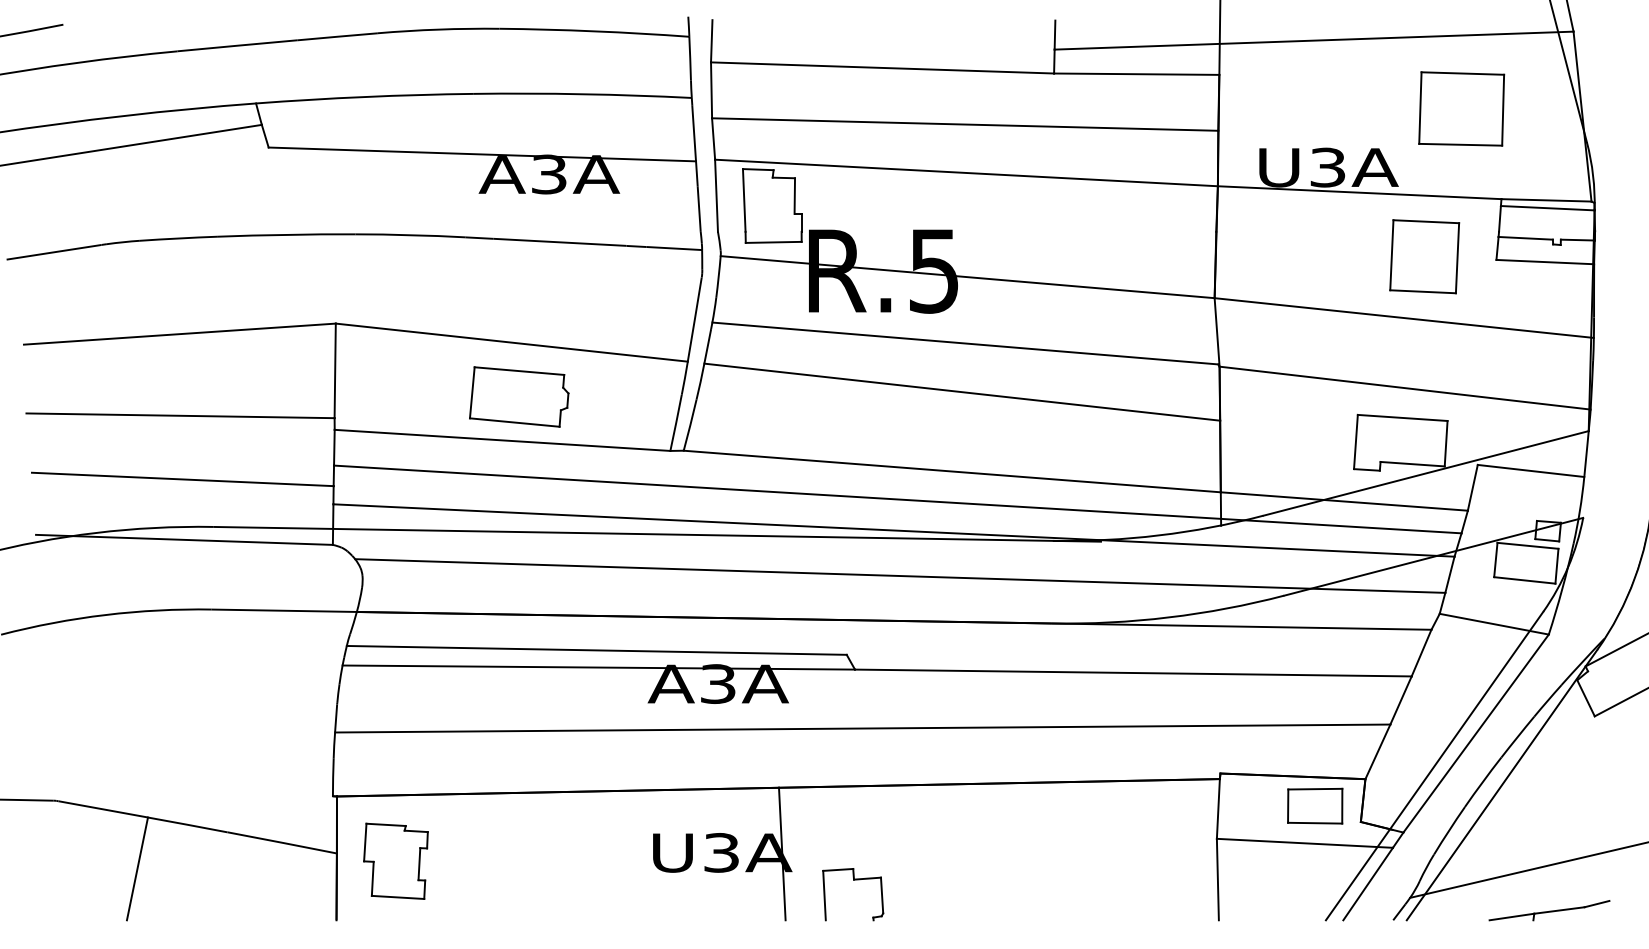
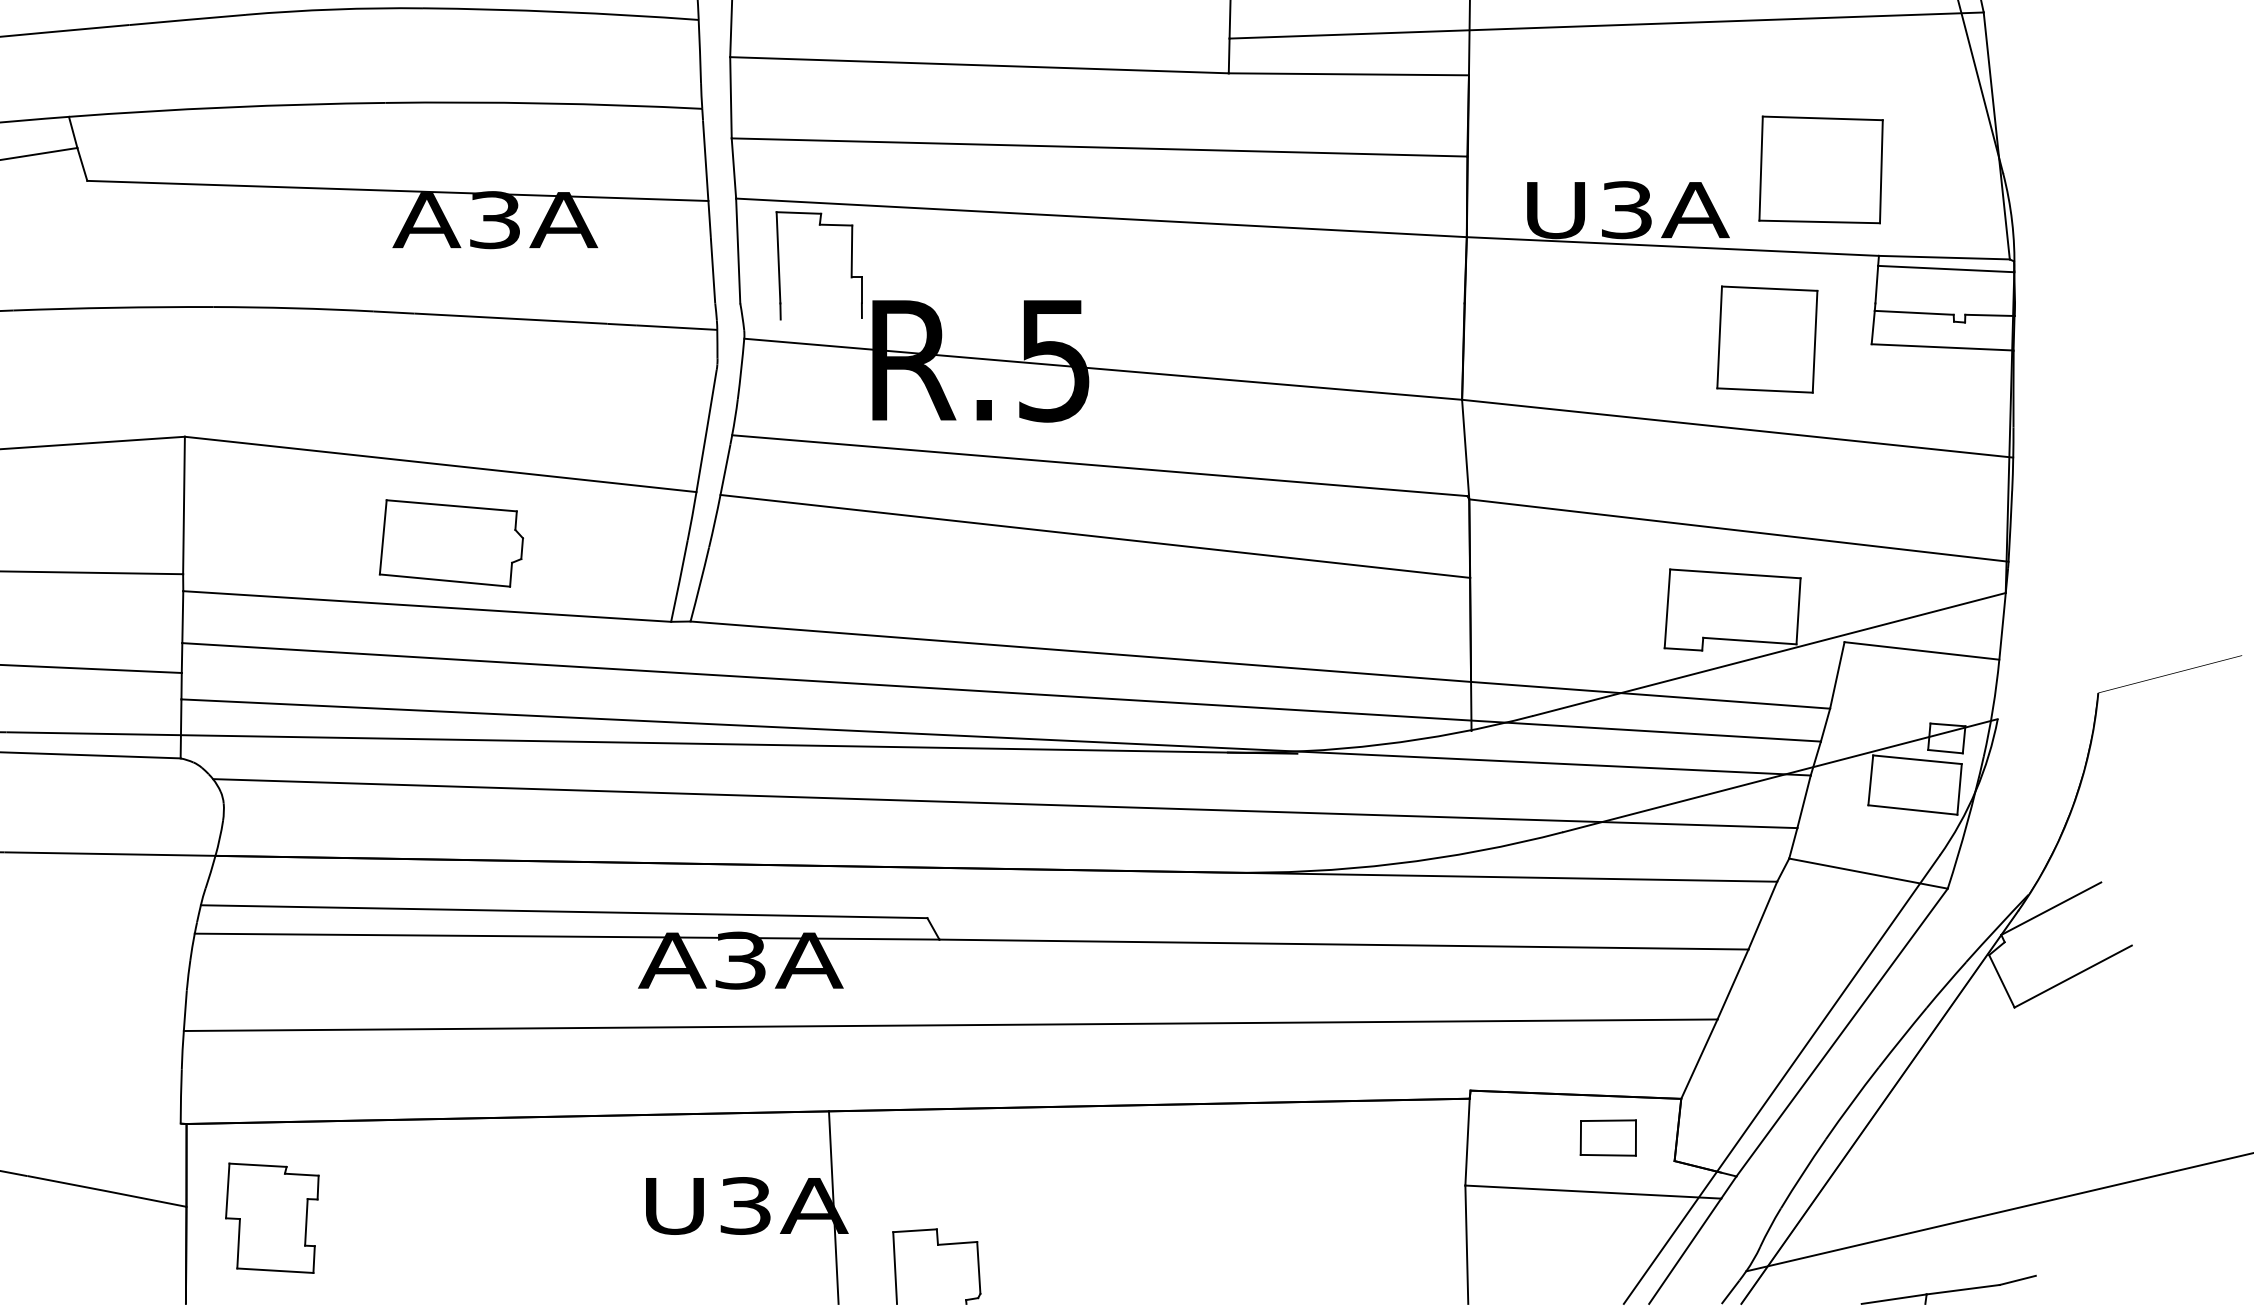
part: (1461, 108) -> (1820, 169), moved
line: (773, 241) -> (820, 317), removed
part: (1315, 805) -> (1608, 1137), size x0.7

